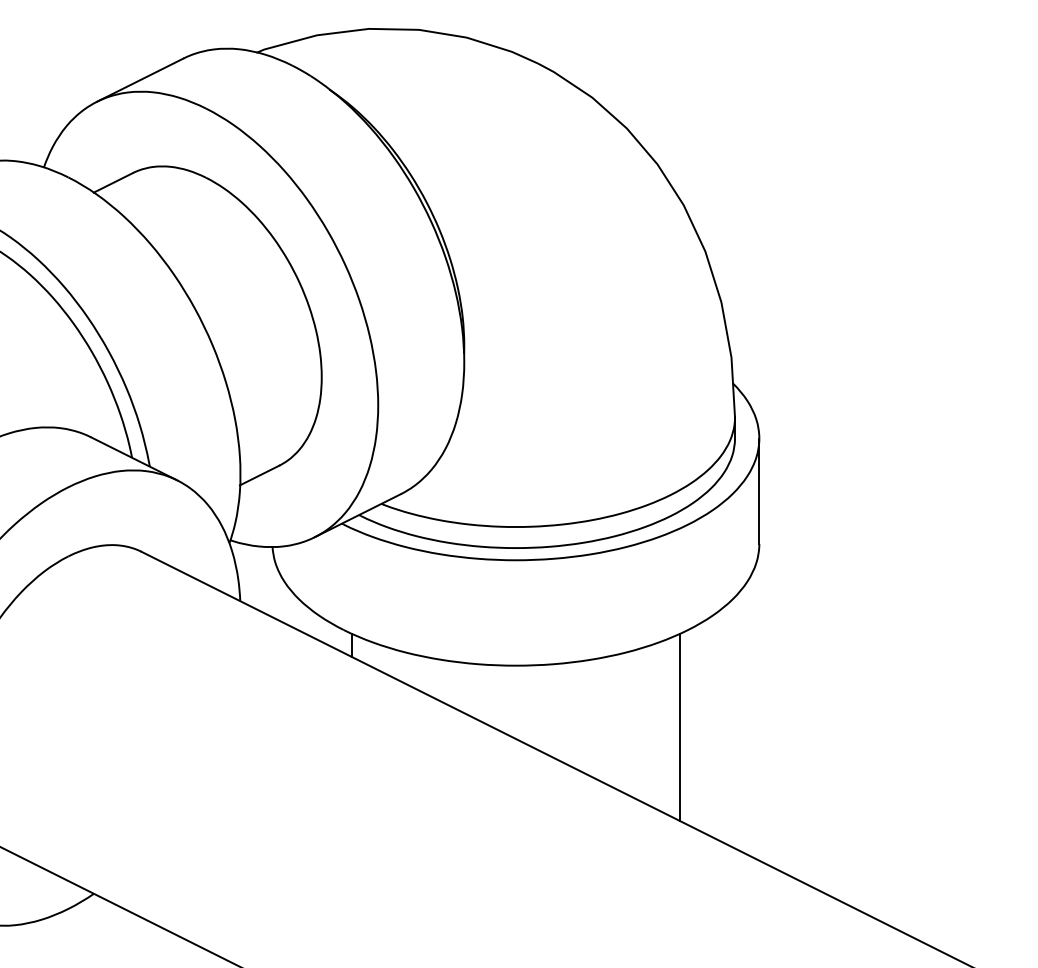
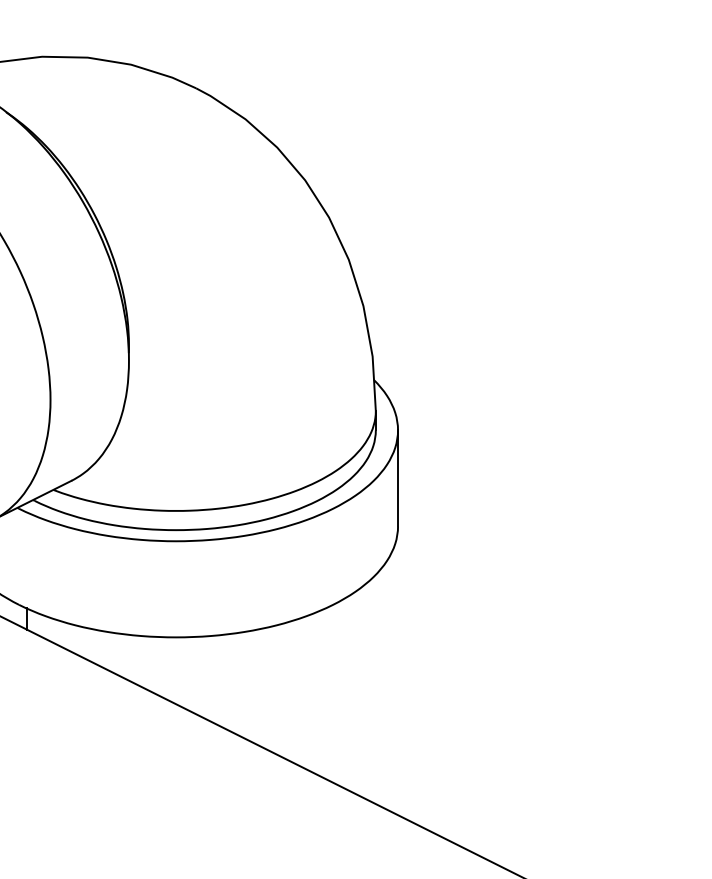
line: (679, 726) -> (325, 692), removed

